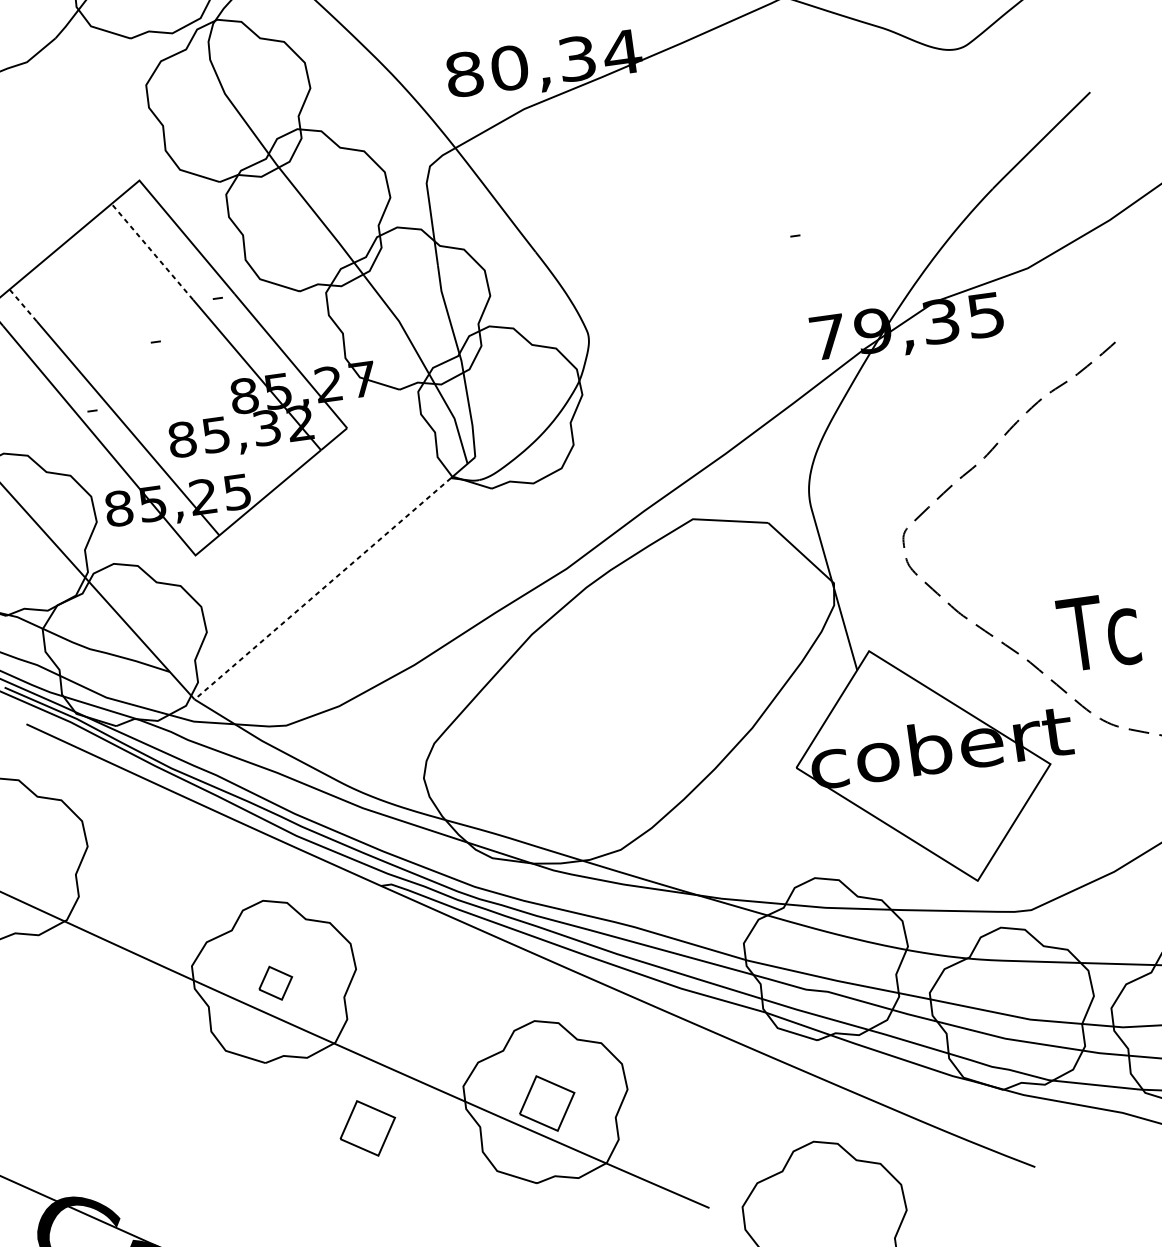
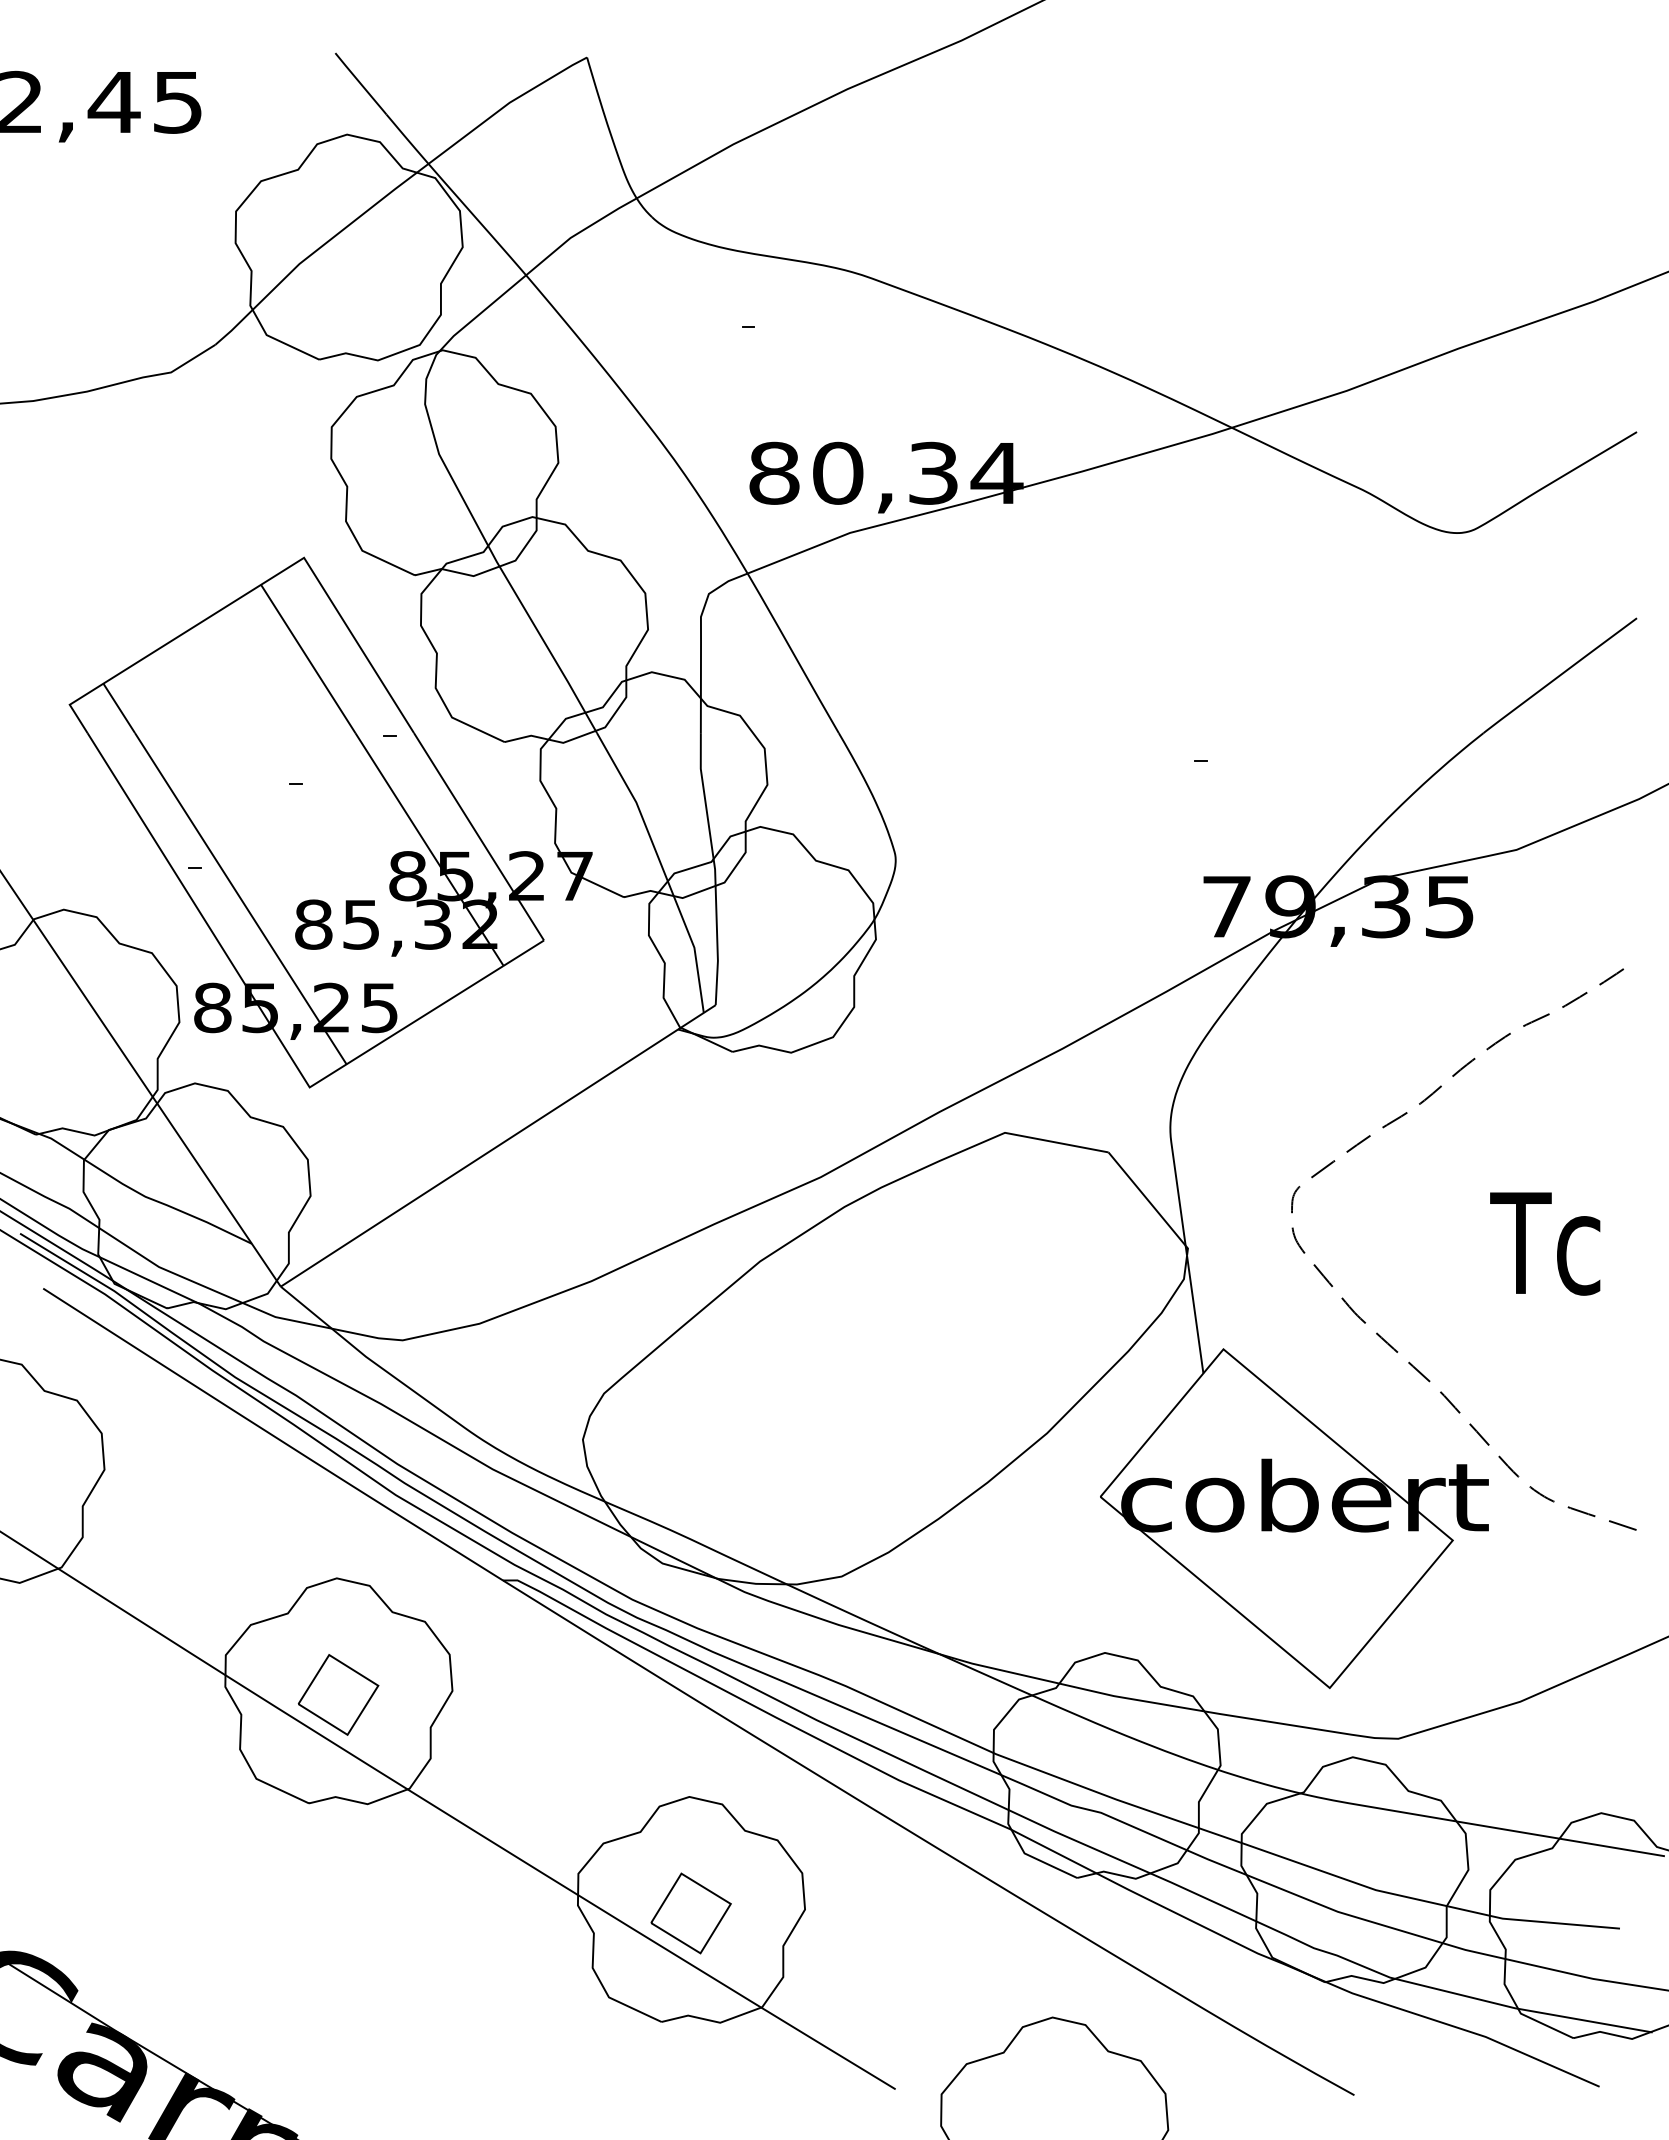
line: (152, 251) -> (308, 658), dashed -> solid
line: (22, 304) -> (118, 707), dashed -> solid
line: (322, 589) -> (479, 1158), dashed -> solid
text: (1099, 631) -> (1545, 1243), moved
part: (275, 982) -> (338, 1694), size x1.67
part: (367, 1128) -> (437, 1913), removed

